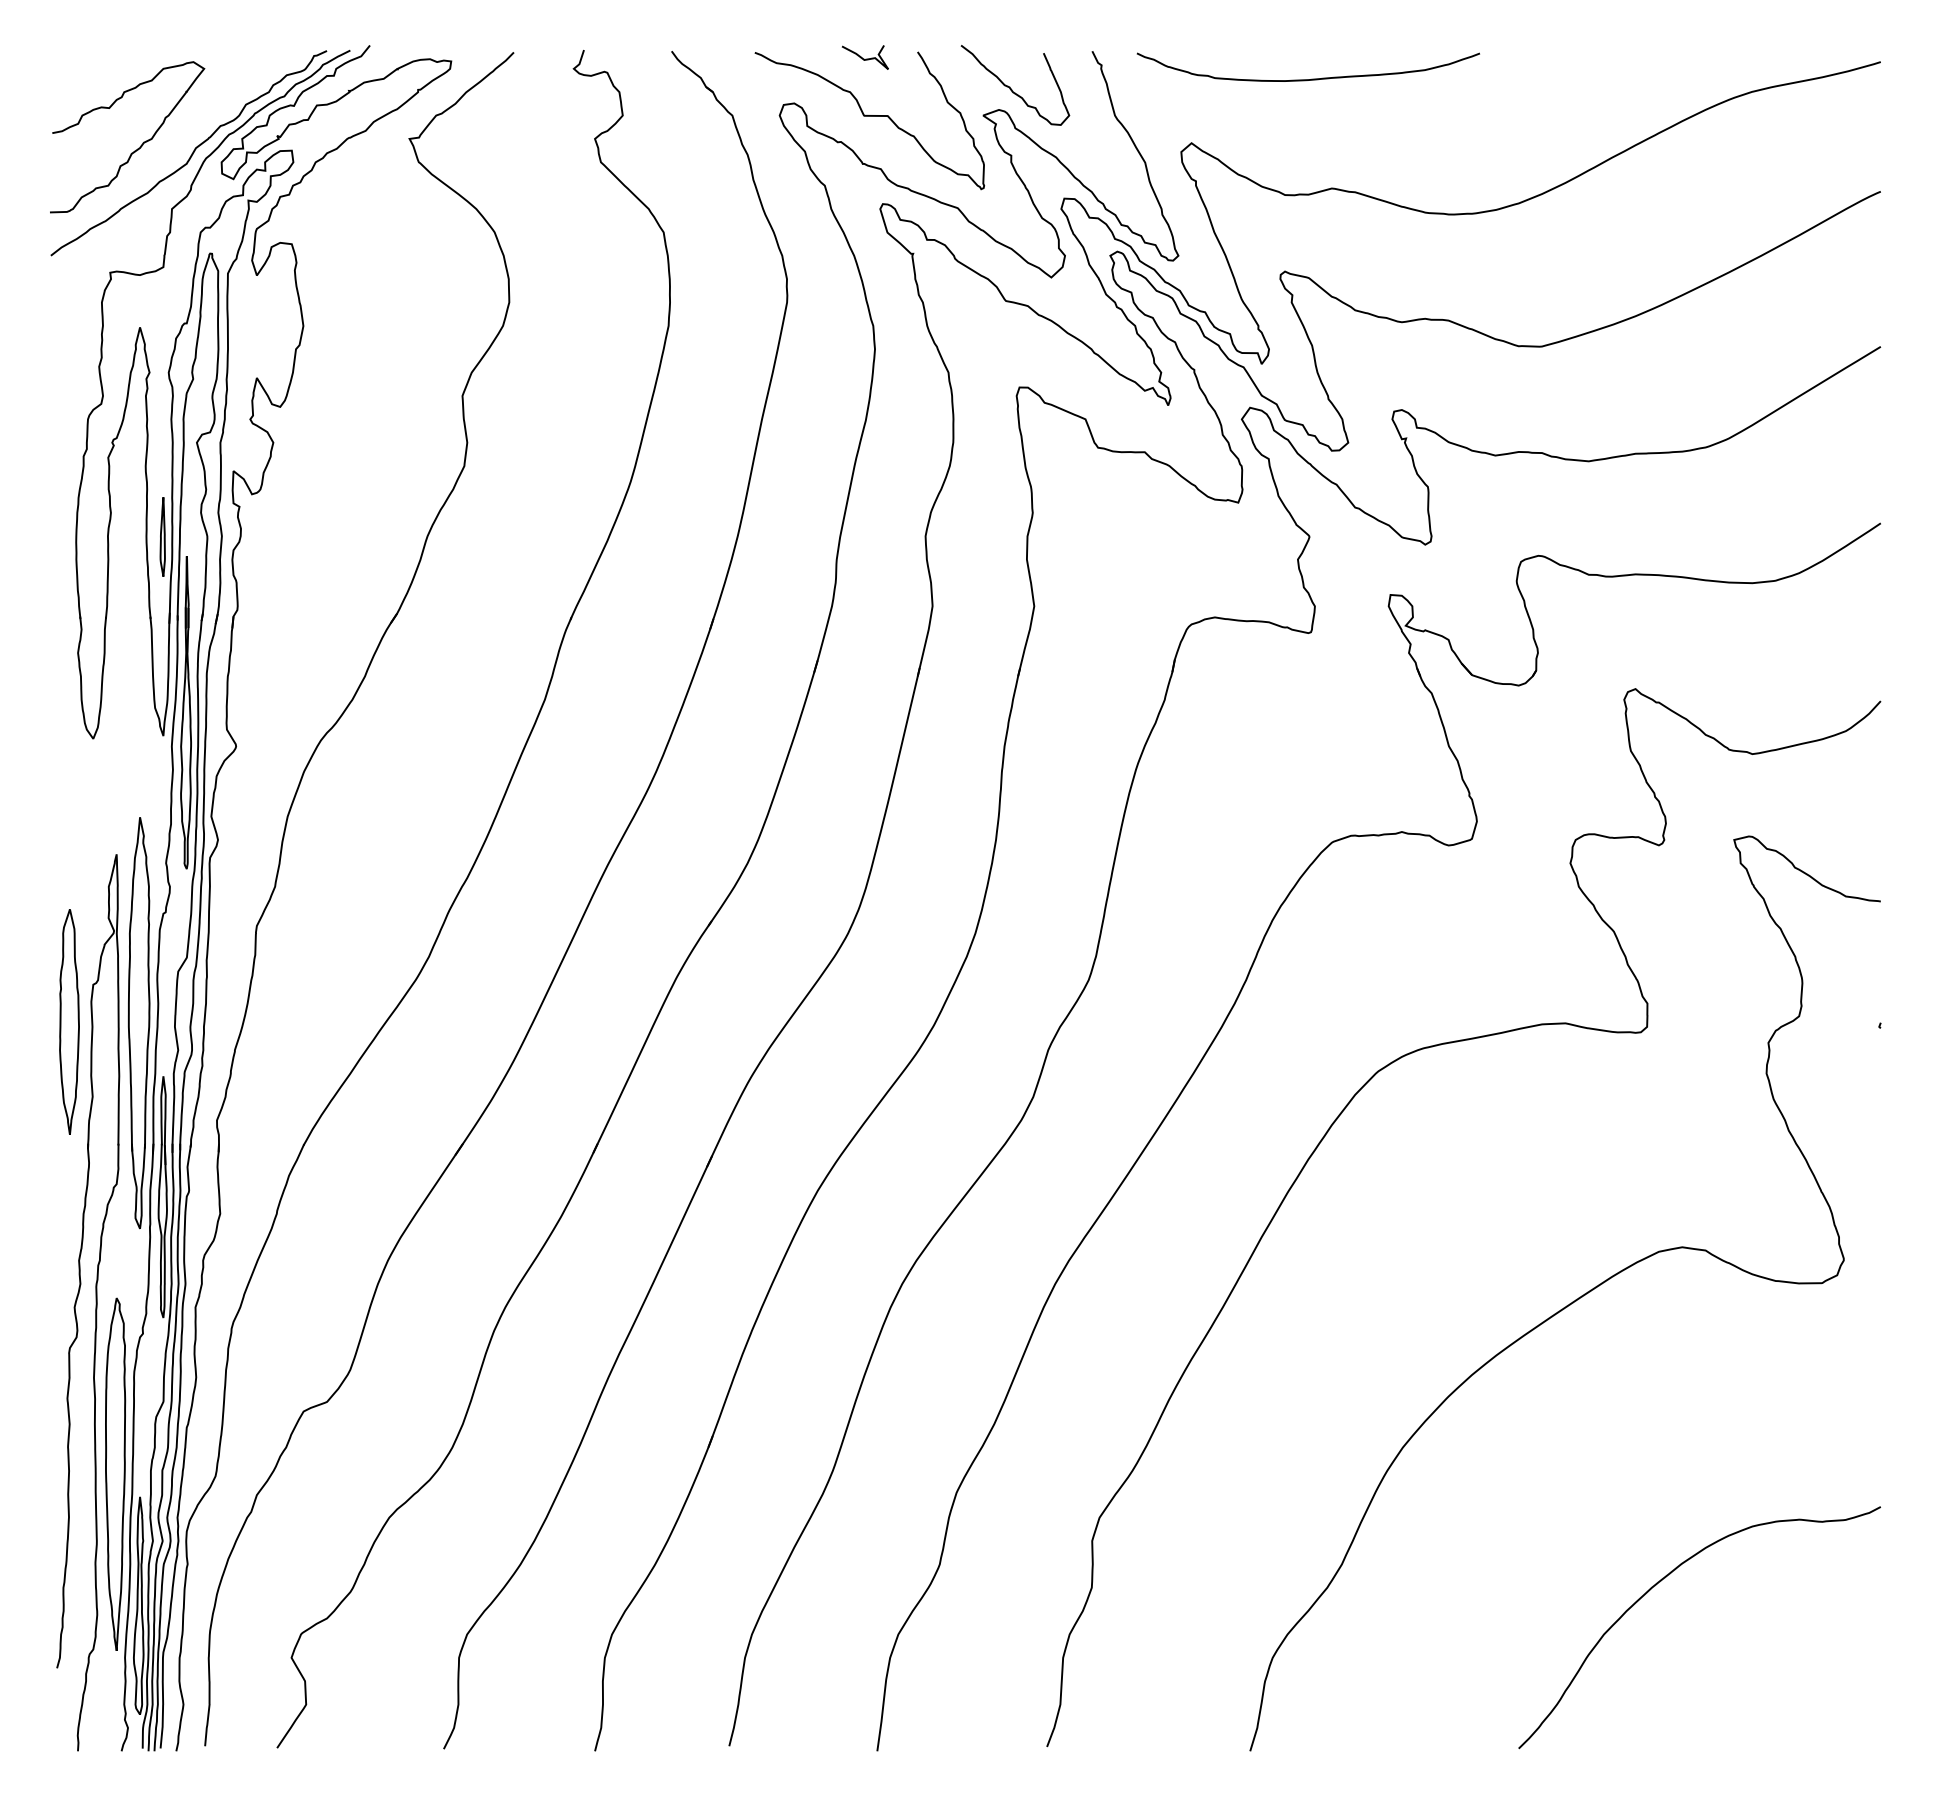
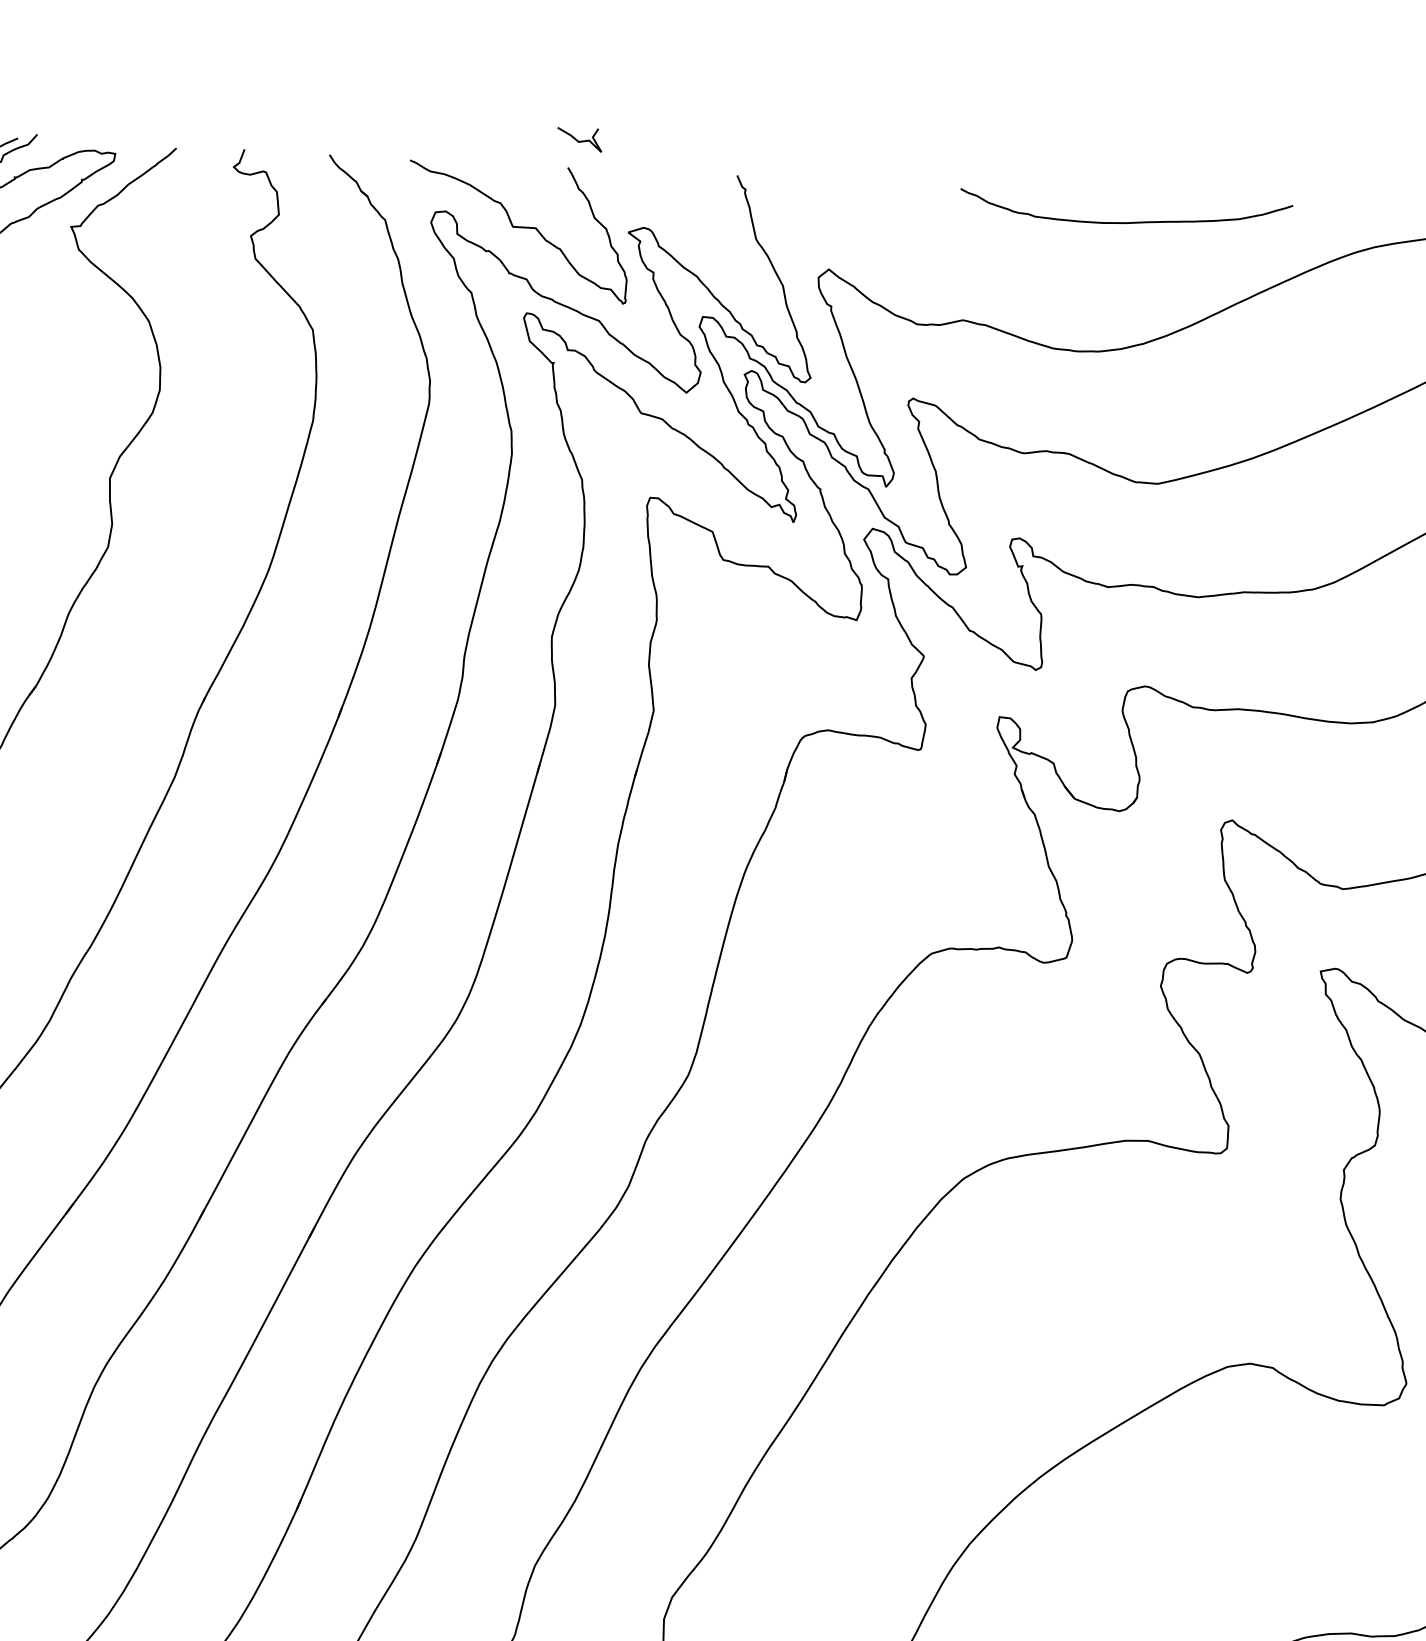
curve: (864, 58) -> (578, 140), moved
curve: (1311, 78) -> (1128, 221), moved
curve: (1011, 88) -> (657, 207), removed

